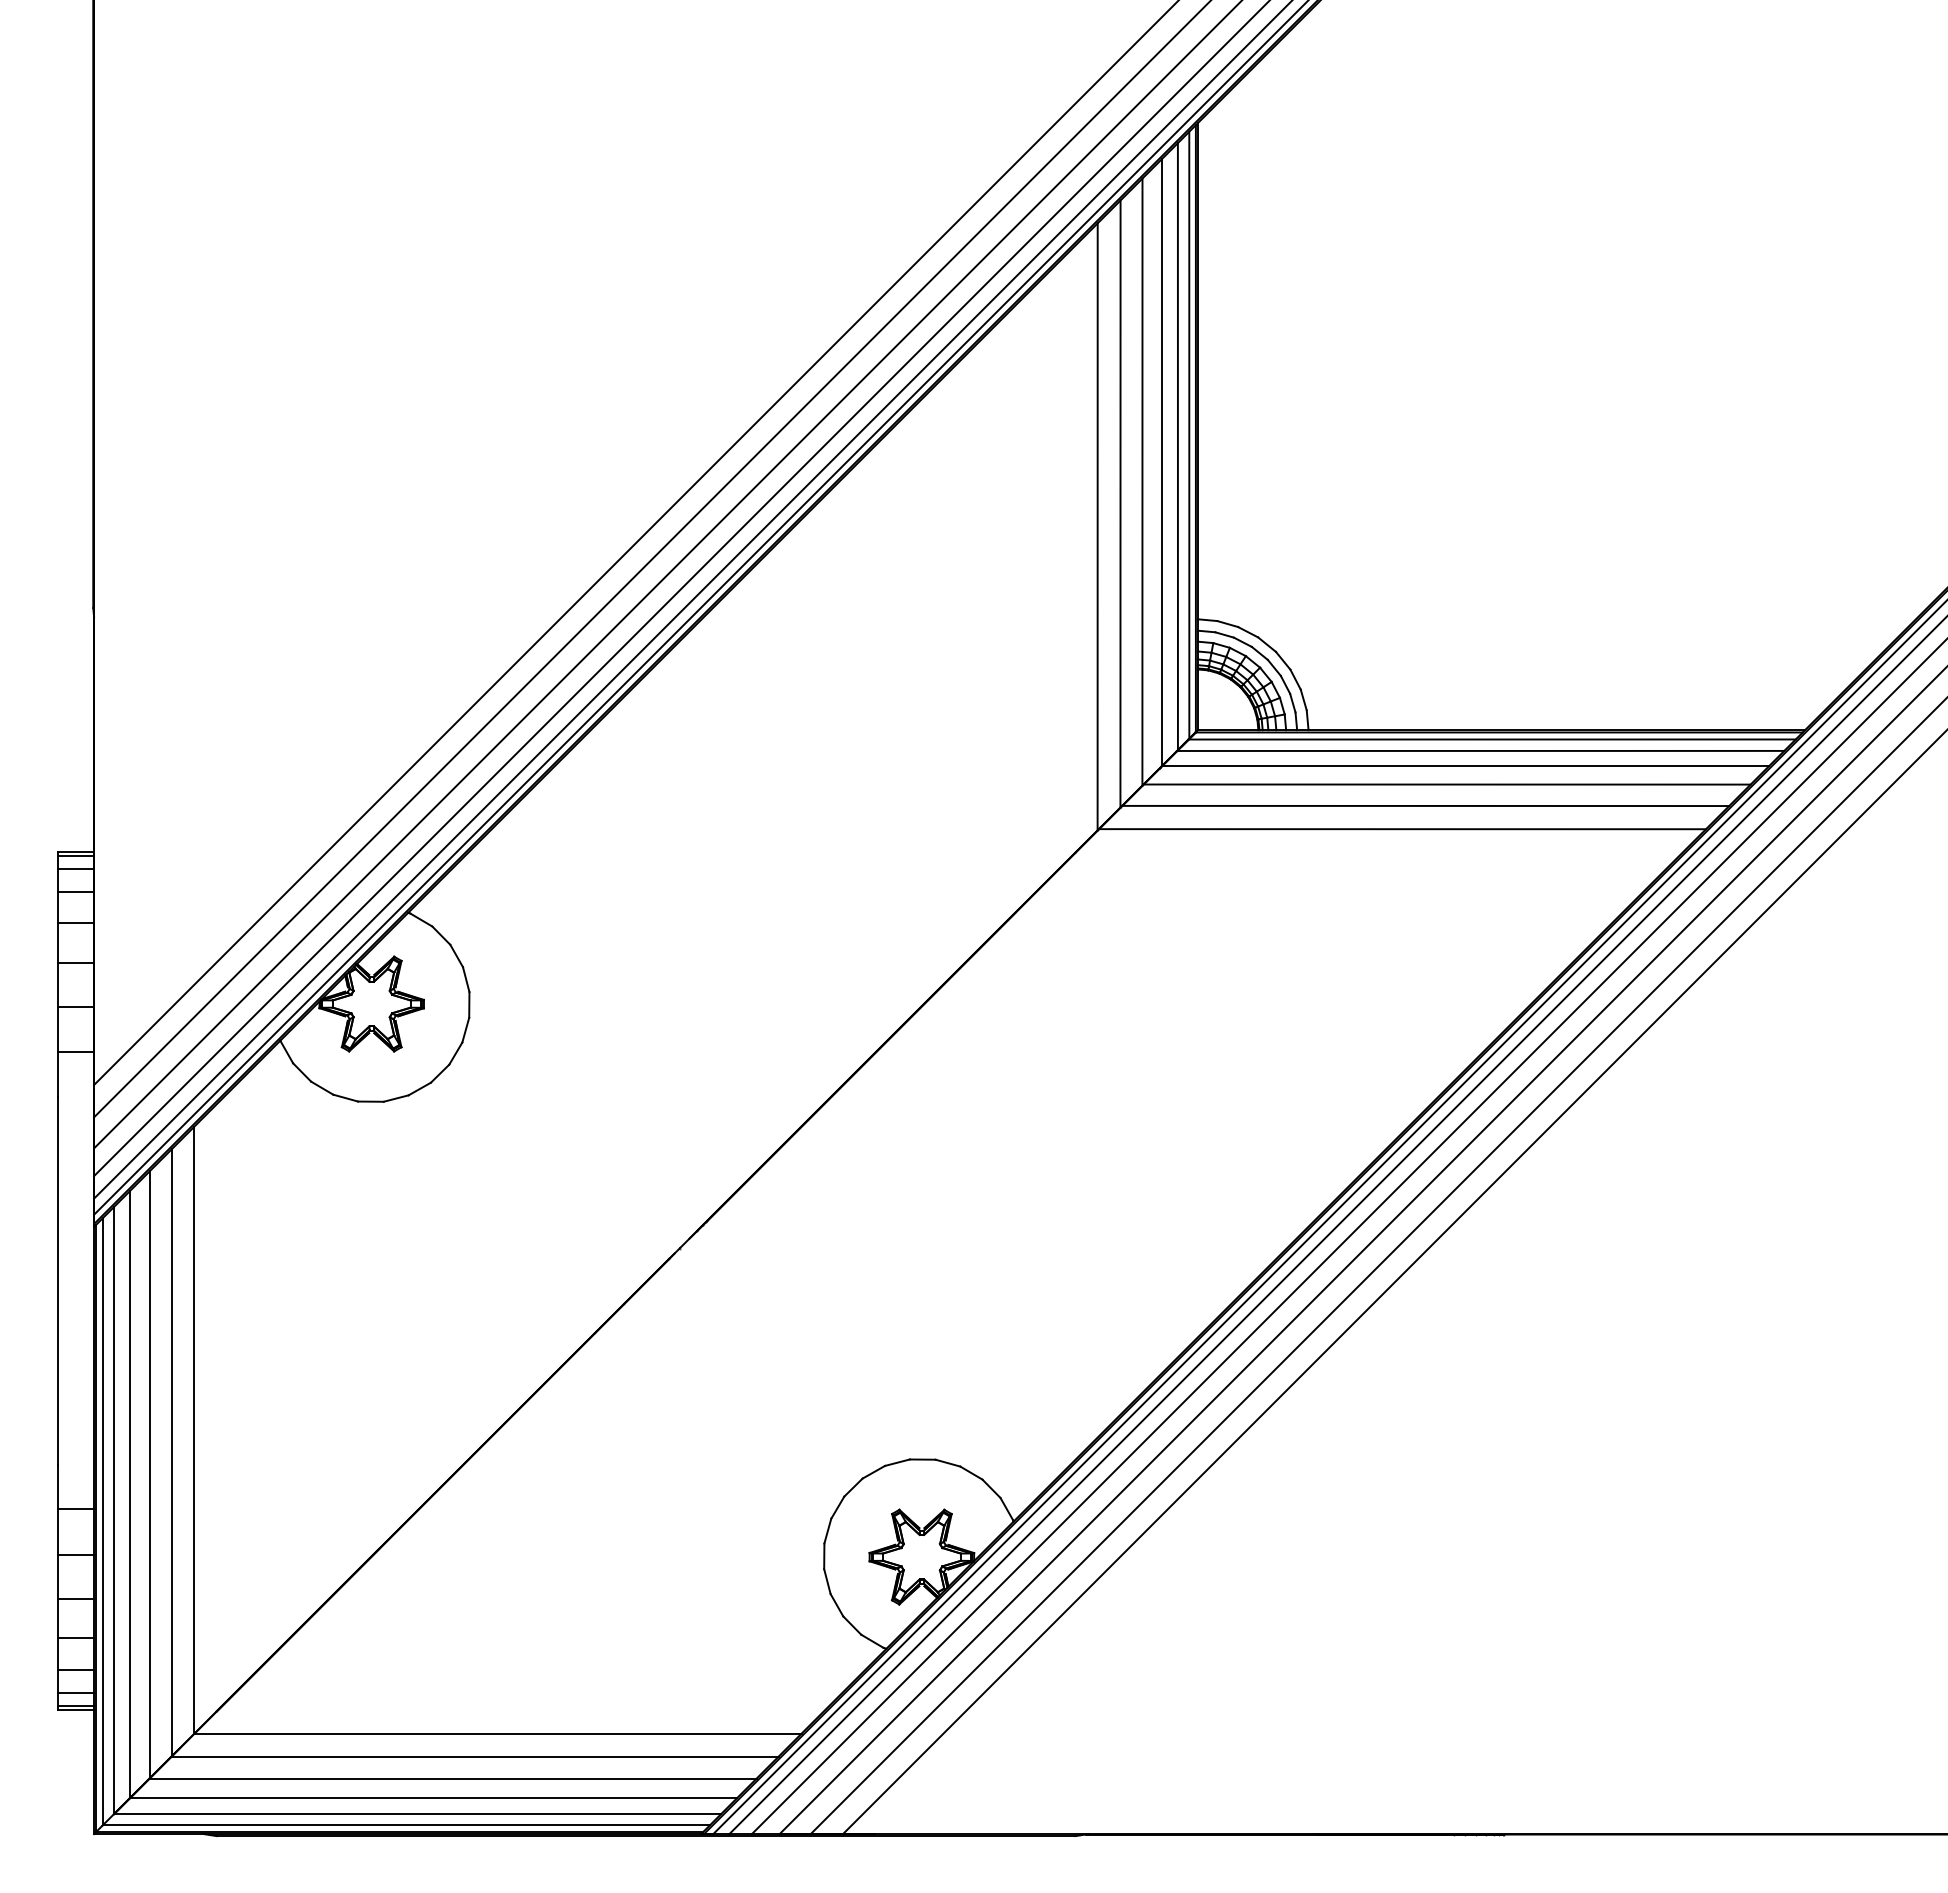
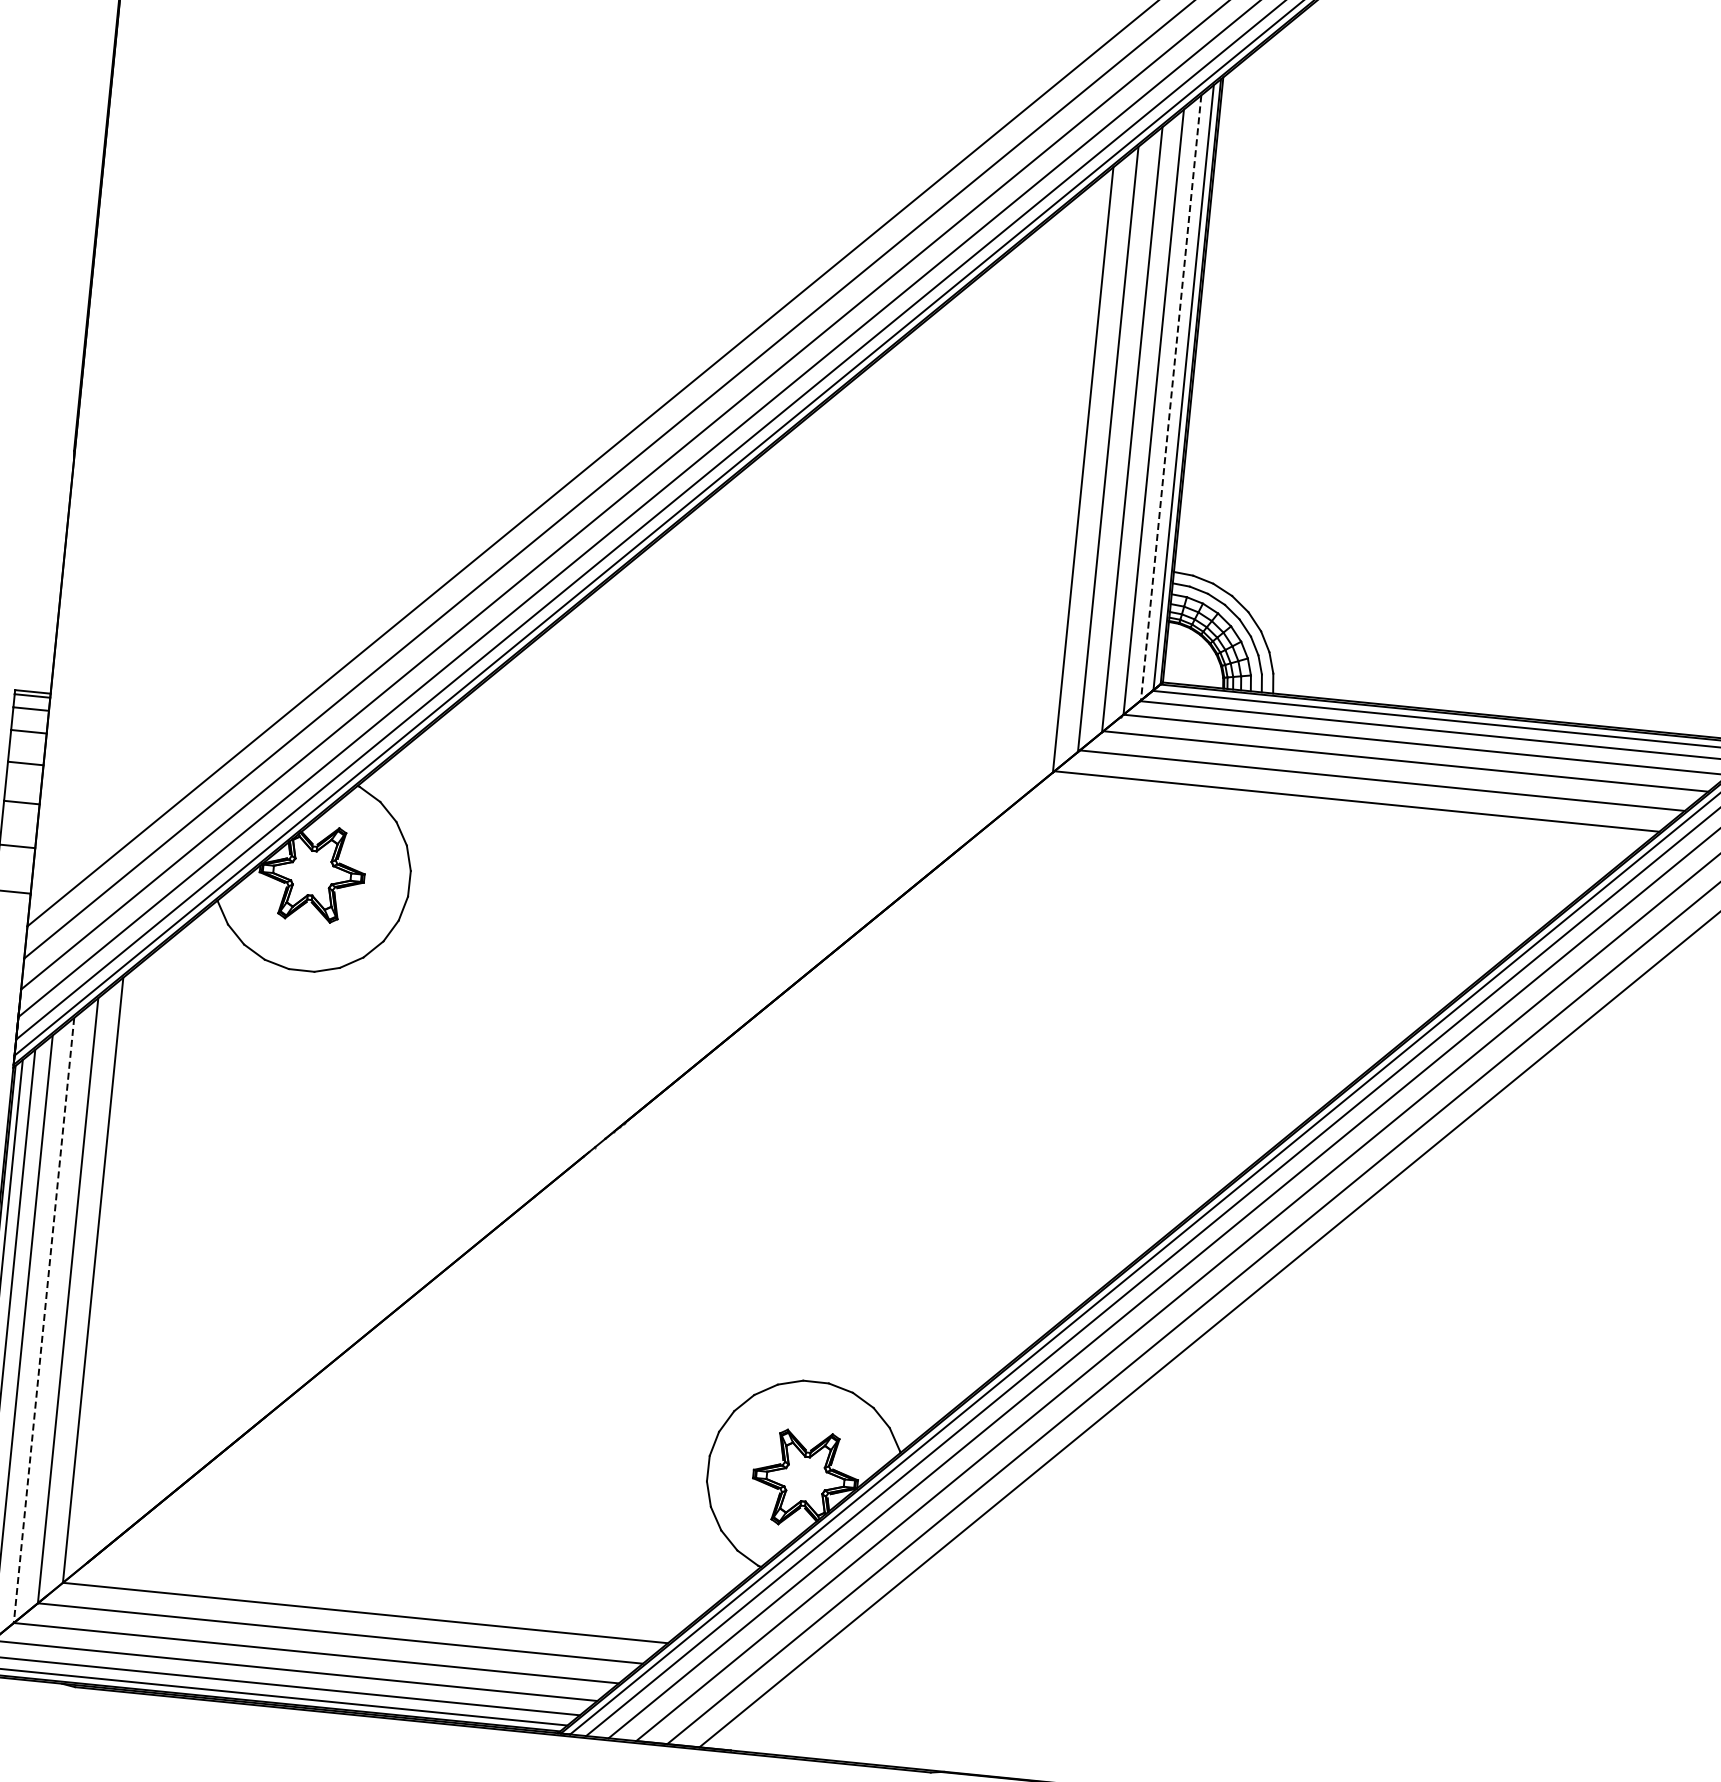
line: (1177, 446) -> (1170, 397), solid -> dashed
line: (149, 1474) -> (43, 1320), solid -> dashed

